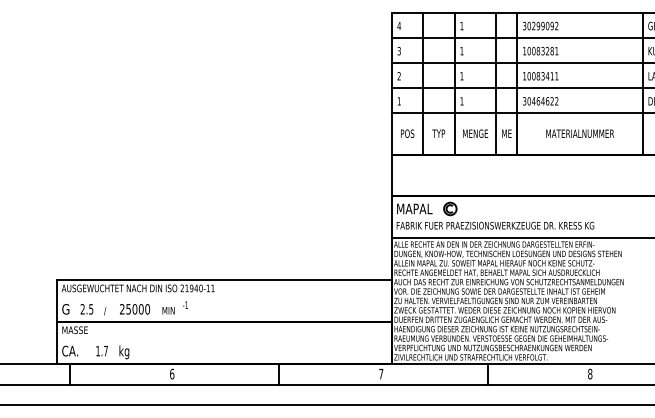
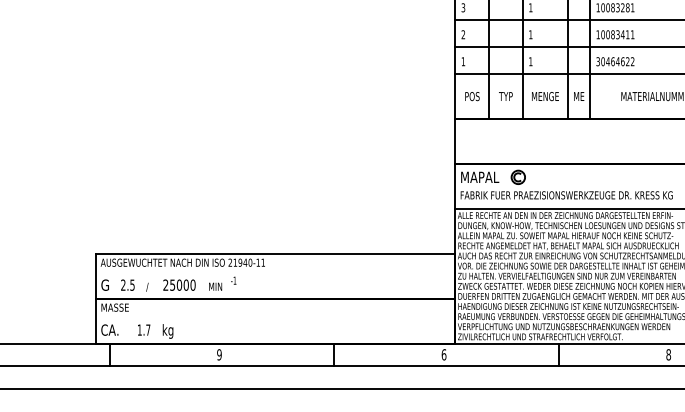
text: (172, 373) -> (219, 354), 6 -> 9
text: (381, 373) -> (444, 354), 7 -> 6

